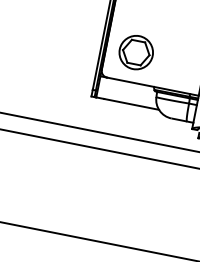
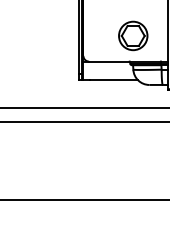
part: (136, 52) -> (133, 35), moved

